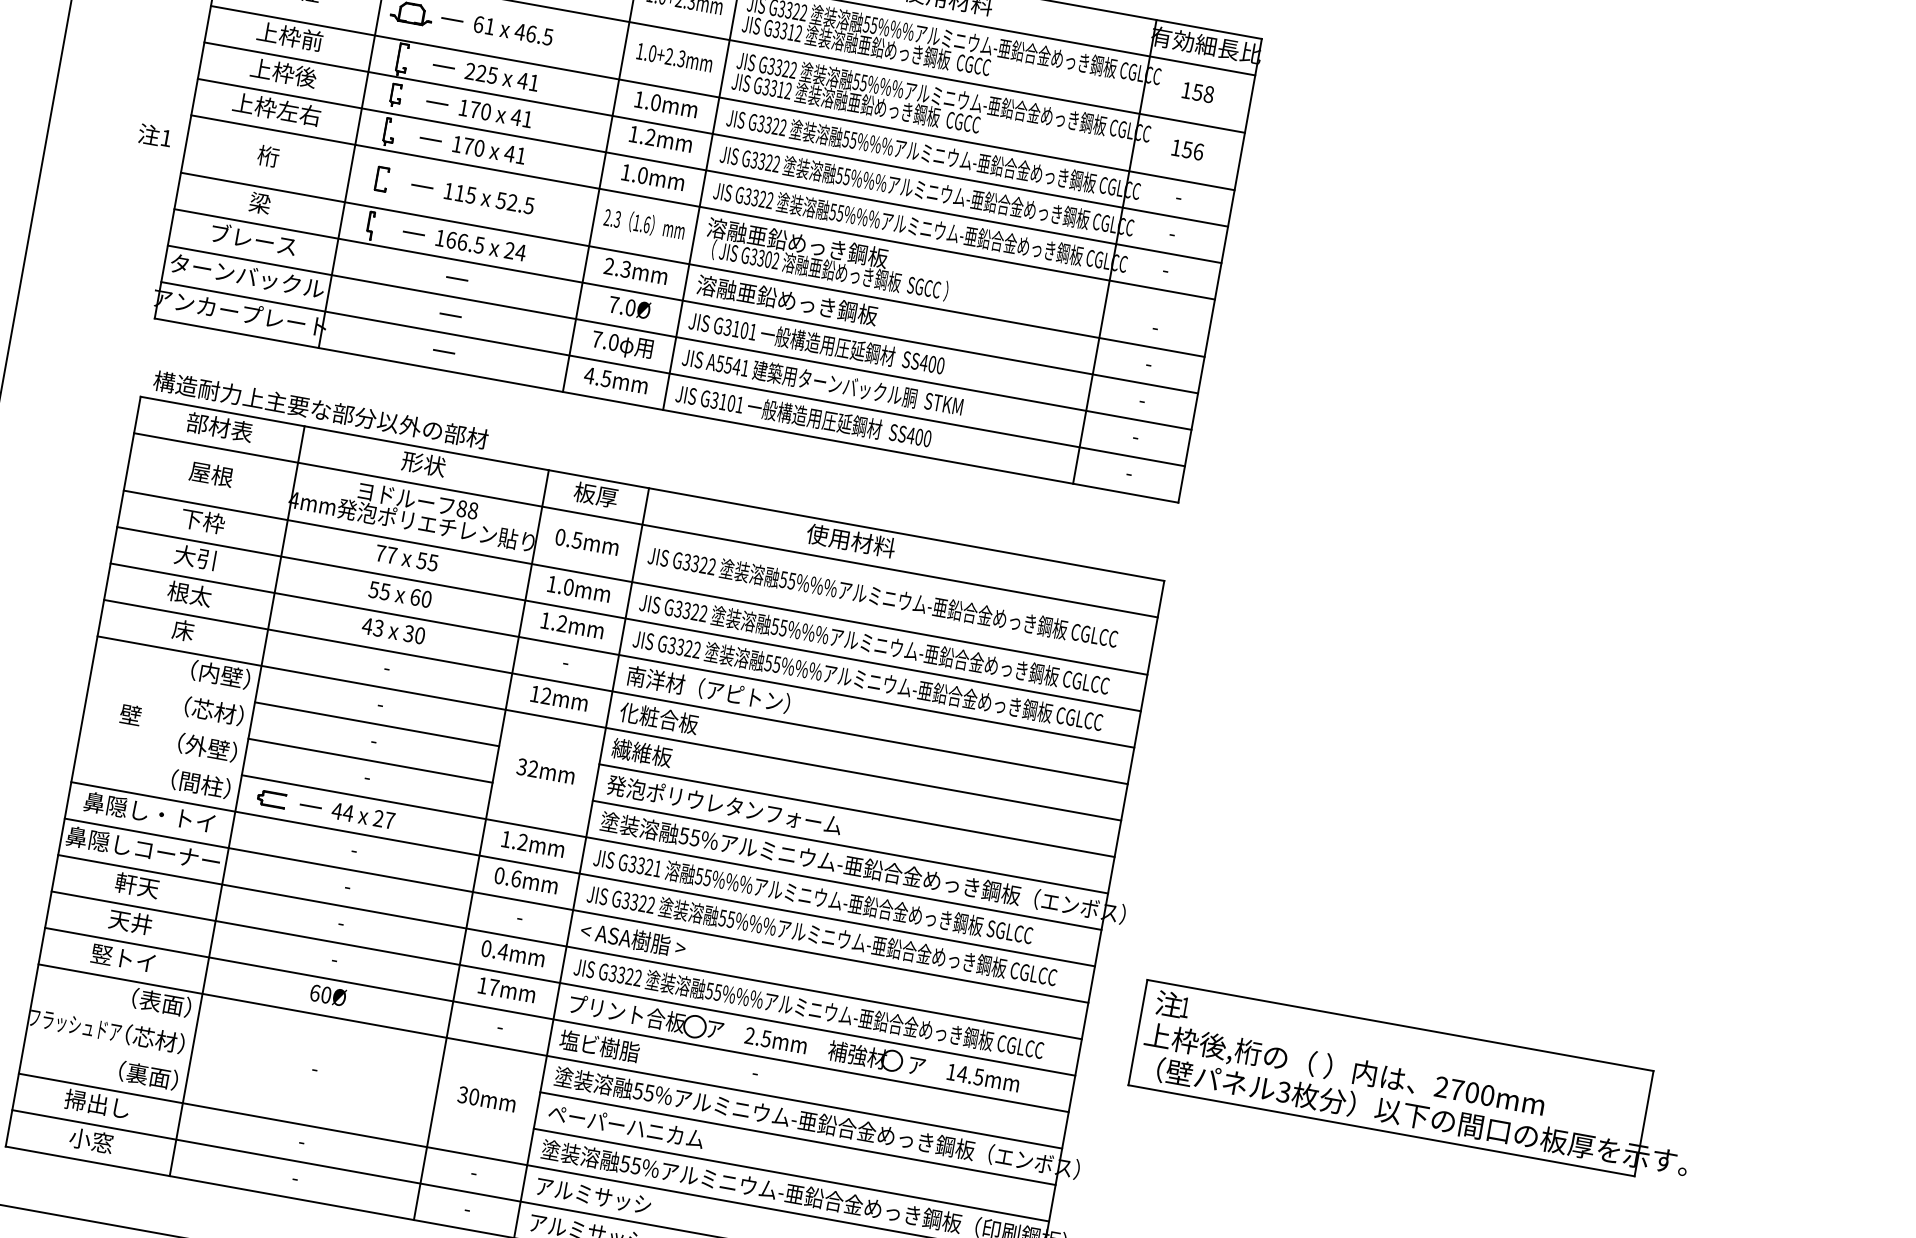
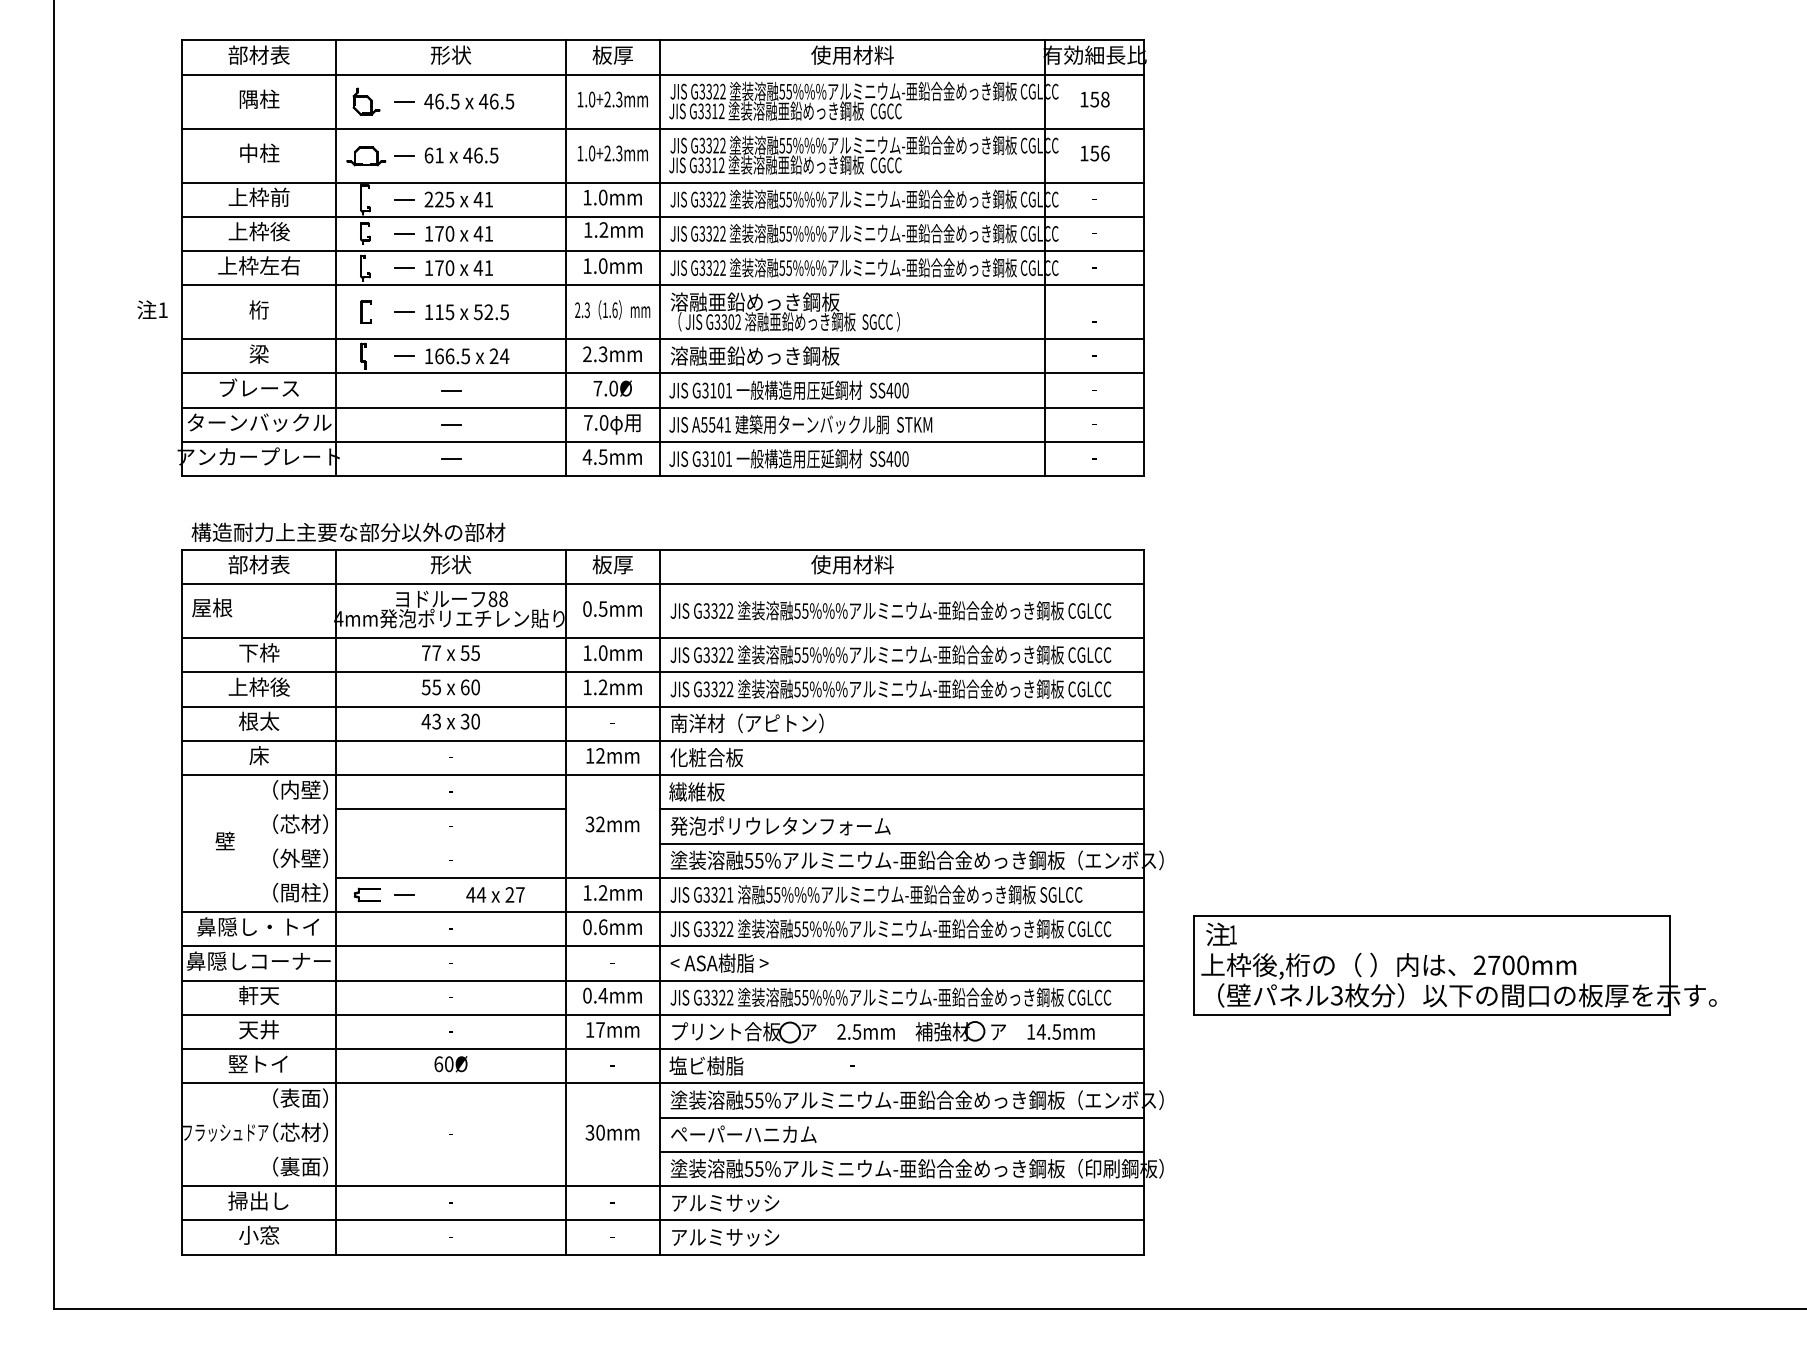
text: (211, 474) -> (212, 607), moved
text: (195, 556) -> (258, 686), 大引 -> 上枠後
line: (369, 760) -> (450, 843), removed
text: (363, 815) -> (495, 894), moved

